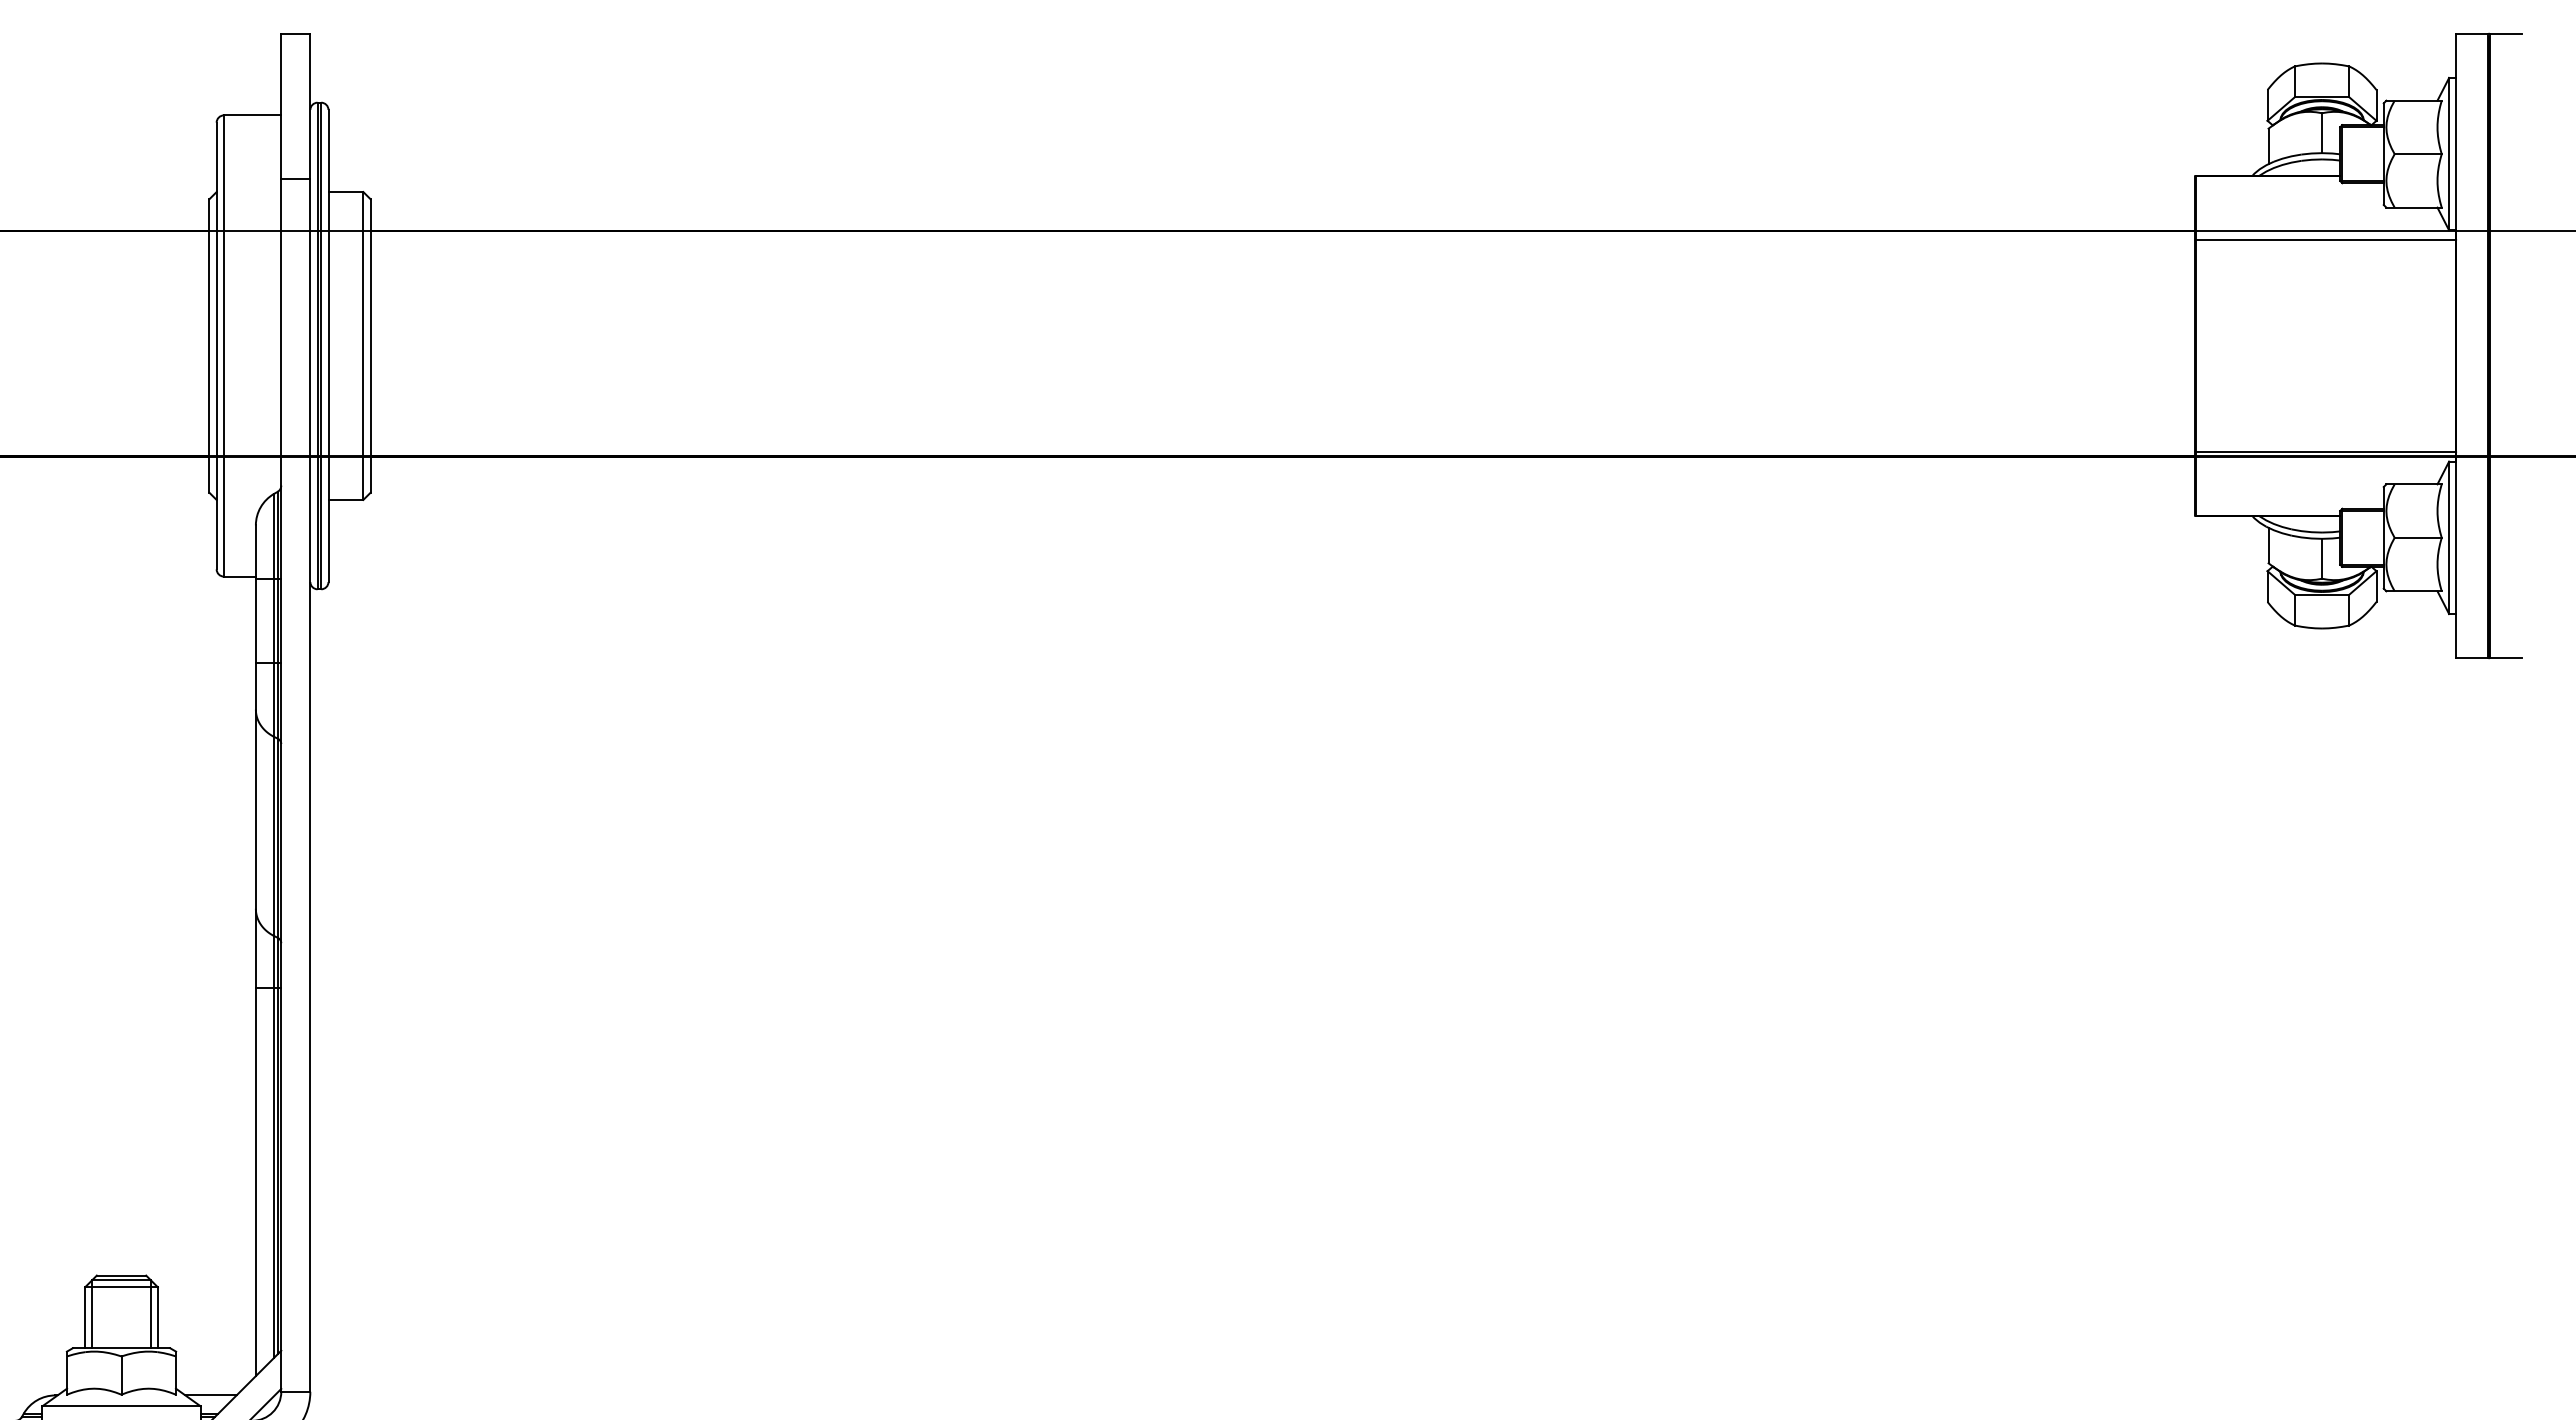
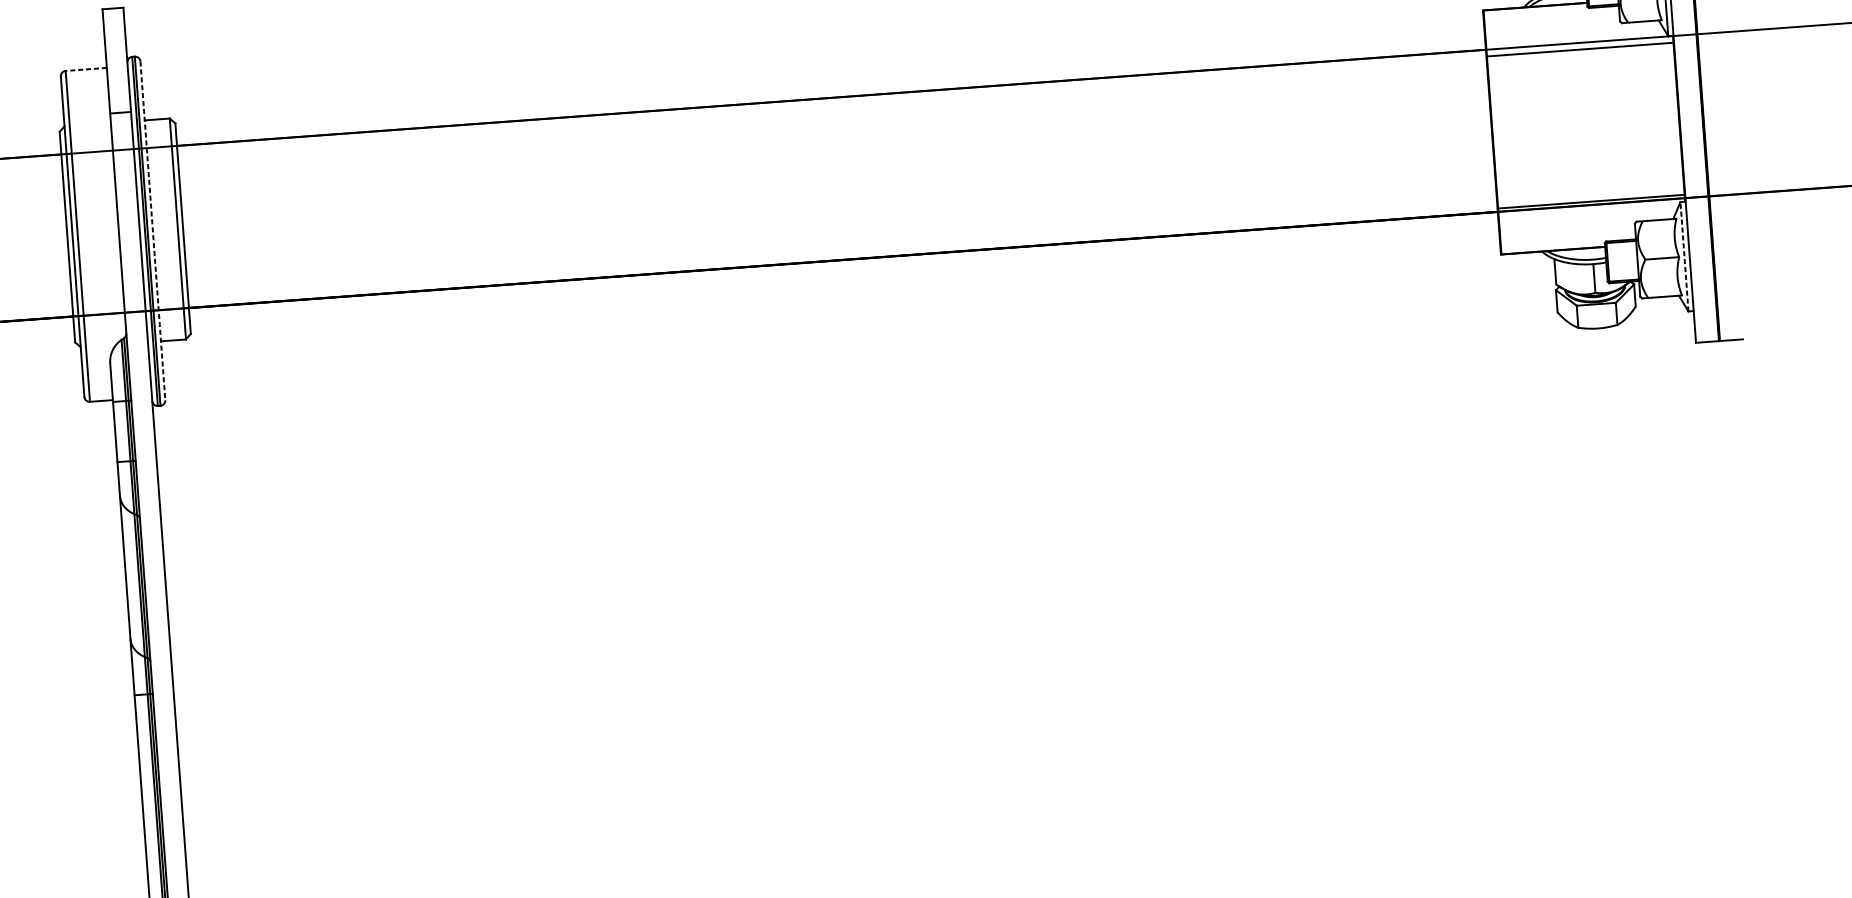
line: (252, 115) -> (86, 69), solid -> dashed
line: (328, 346) -> (152, 231), solid -> dashed
line: (2449, 537) -> (1684, 256), solid -> dashed

